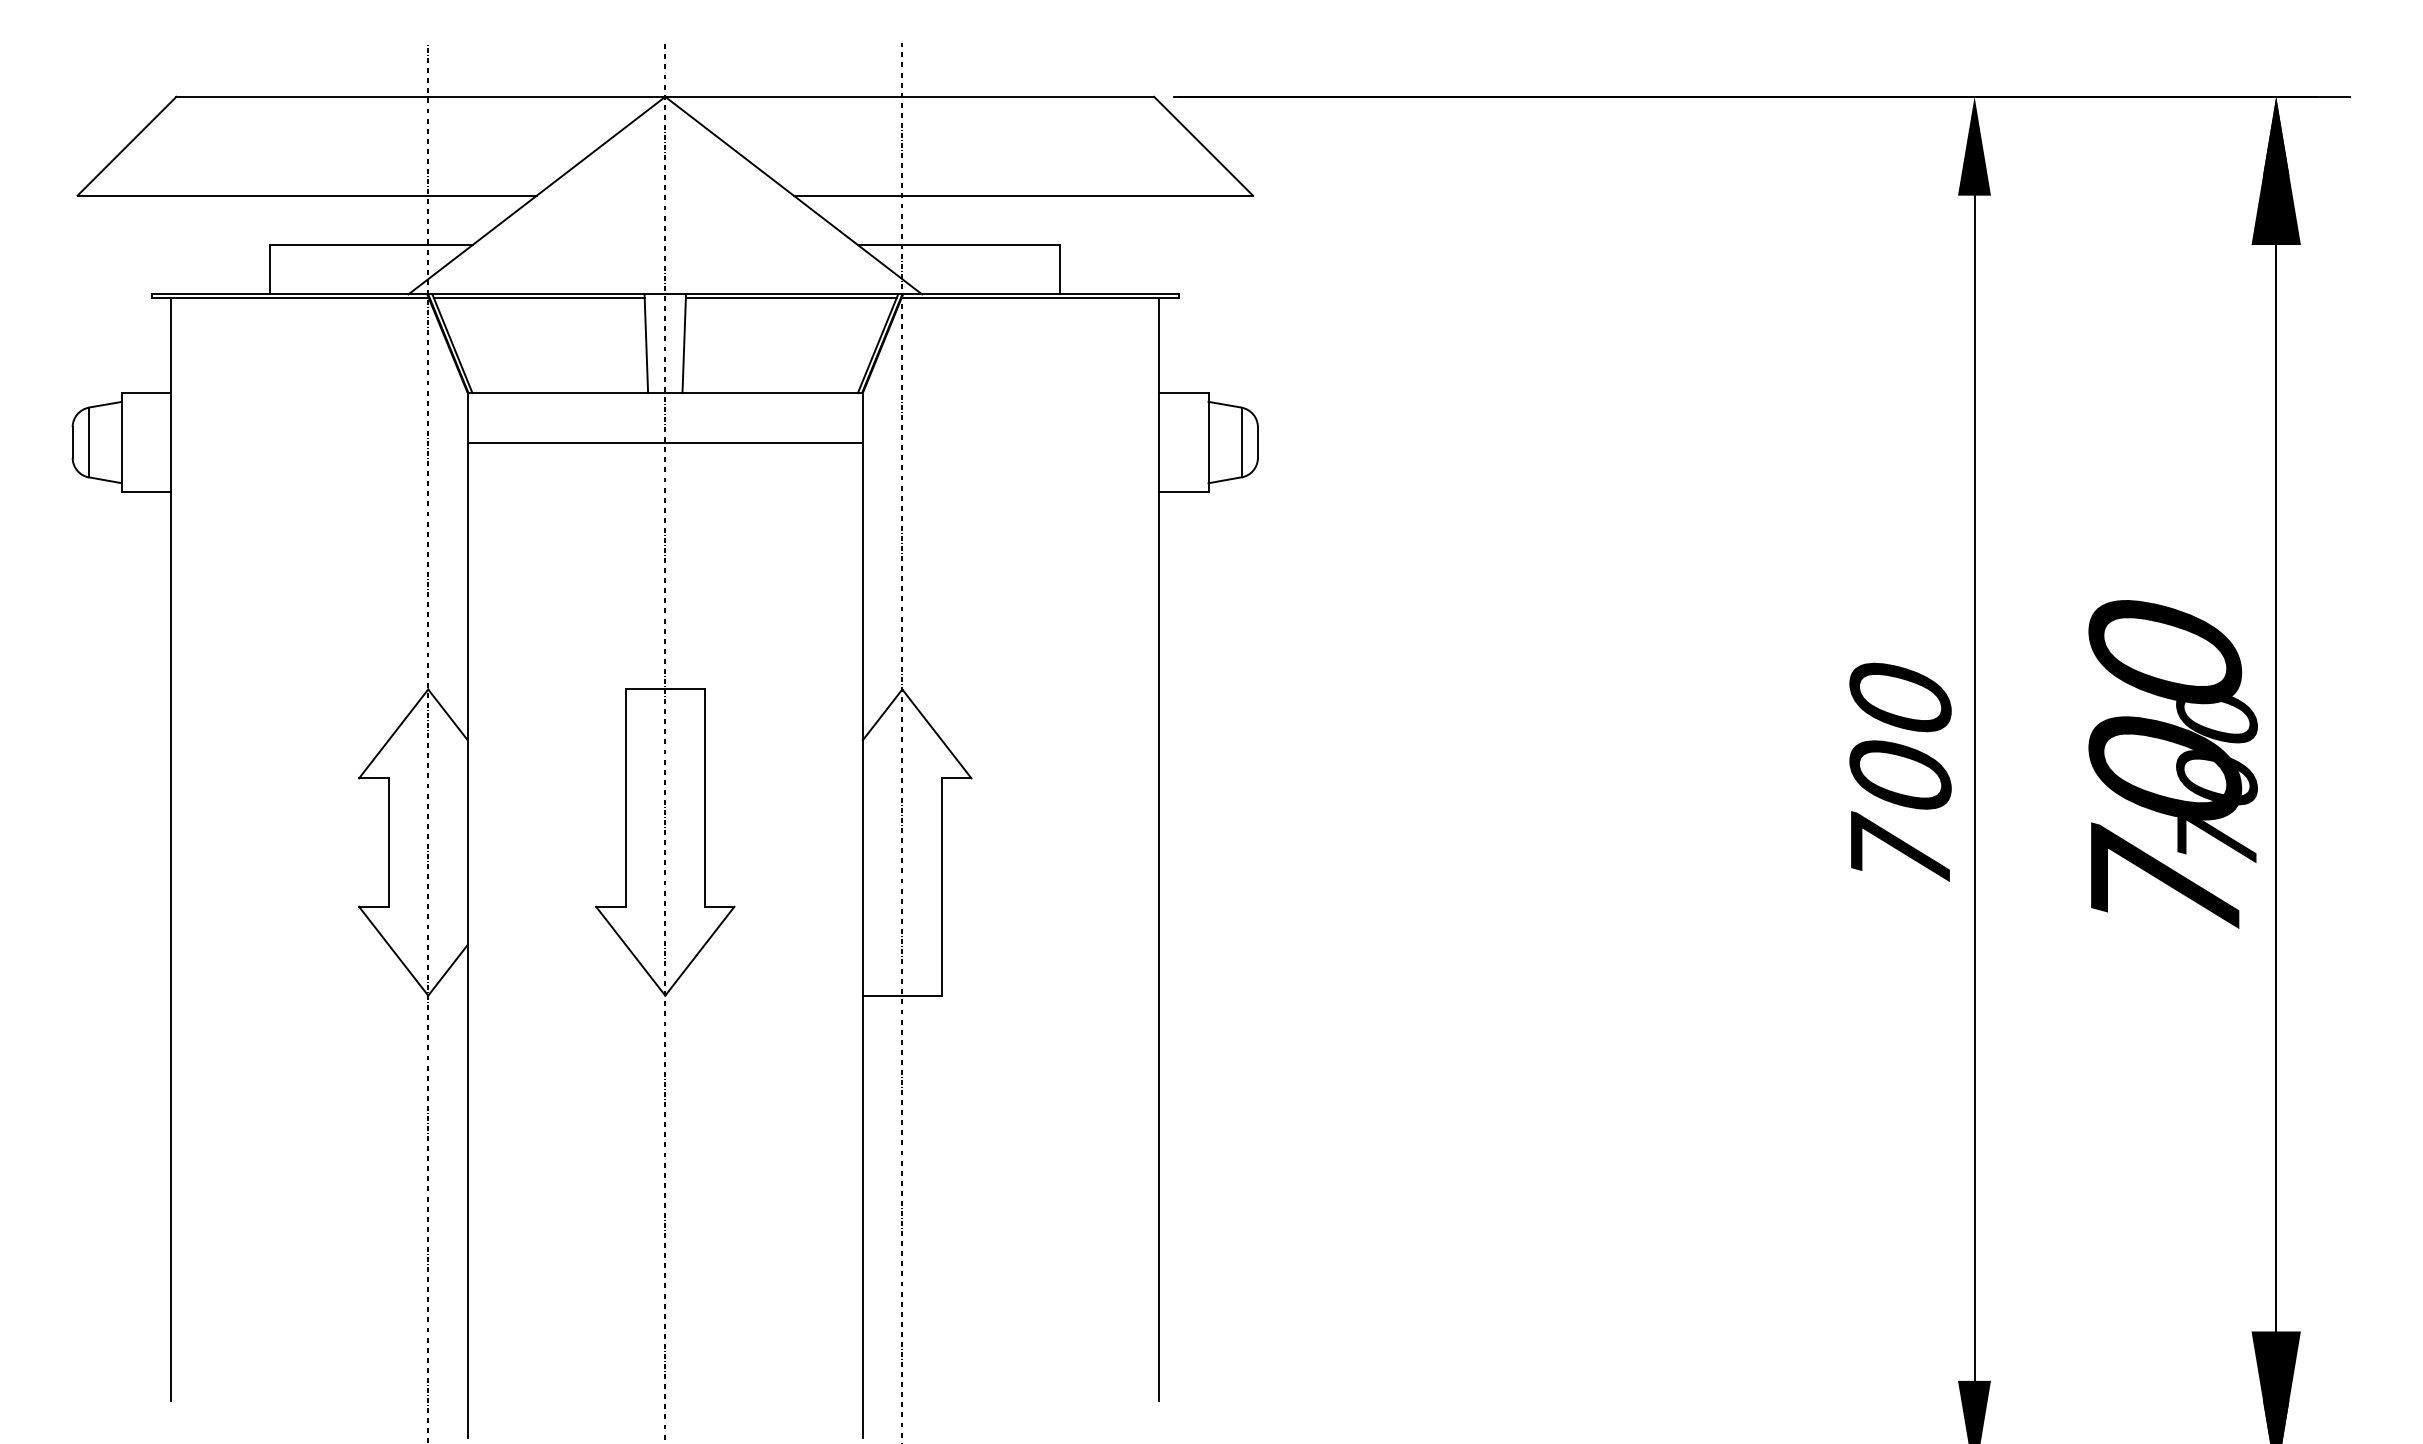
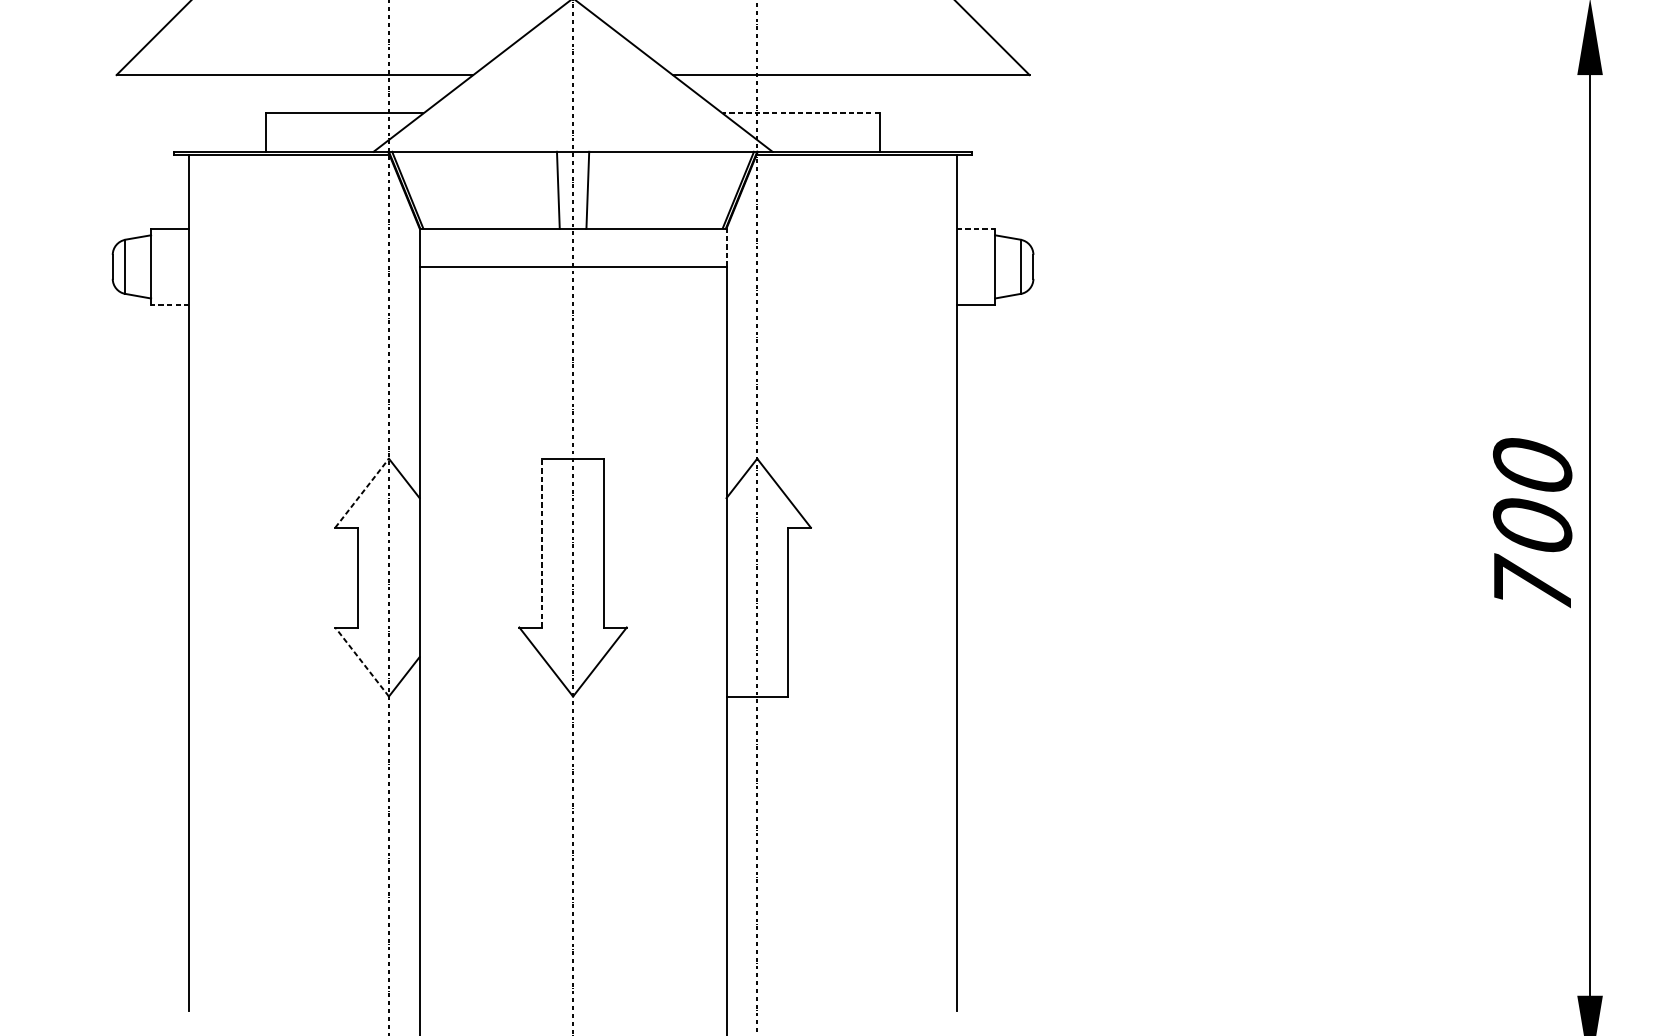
line: (958, 245) -> (800, 113), solid -> dashed
line: (538, 298) -> (474, 154), removed
line: (790, 298) -> (670, 154), removed
line: (1183, 393) -> (975, 228), solid -> dashed
line: (862, 417) -> (726, 247), solid -> dashed
line: (146, 491) -> (170, 304), solid -> dashed
line: (393, 733) -> (361, 492), solid -> dashed
line: (625, 798) -> (542, 543), solid -> dashed
line: (393, 950) -> (361, 661), solid -> dashed

